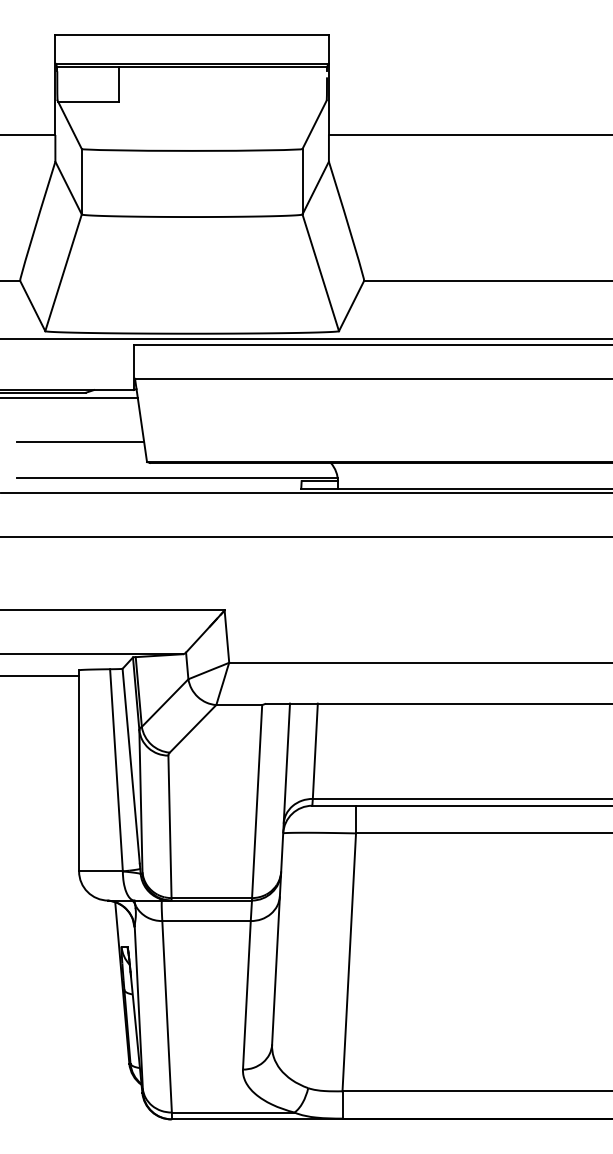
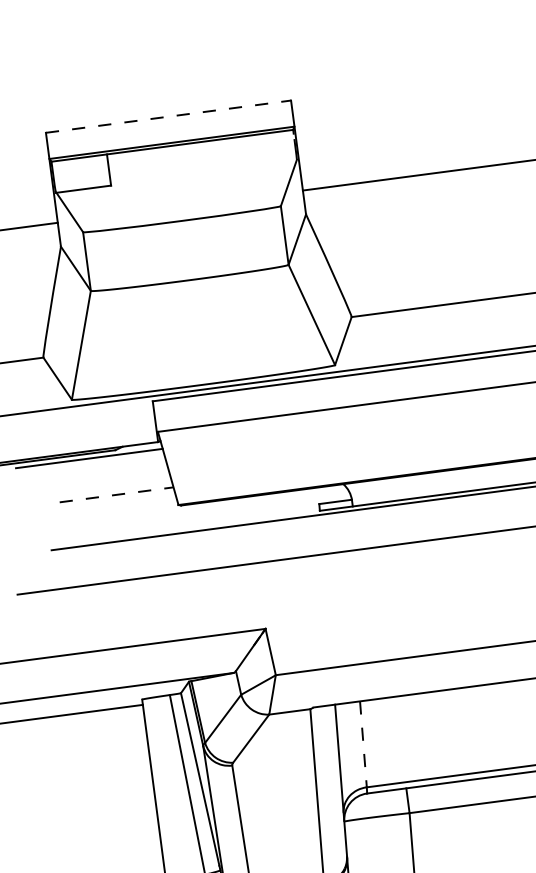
line: (192, 34) -> (168, 116), solid -> dashed
line: (80, 441) -> (116, 494), solid -> dashed
line: (177, 477) -> (207, 515), removed
line: (315, 751) -> (363, 744), solid -> dashed

